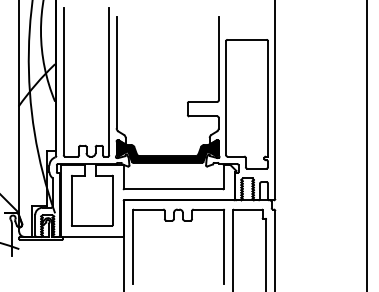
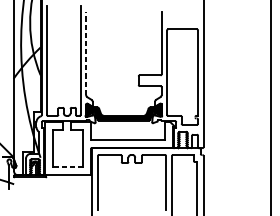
line: (116, 72) -> (86, 53), solid -> dashed
line: (92, 225) -> (68, 166), solid -> dashed

